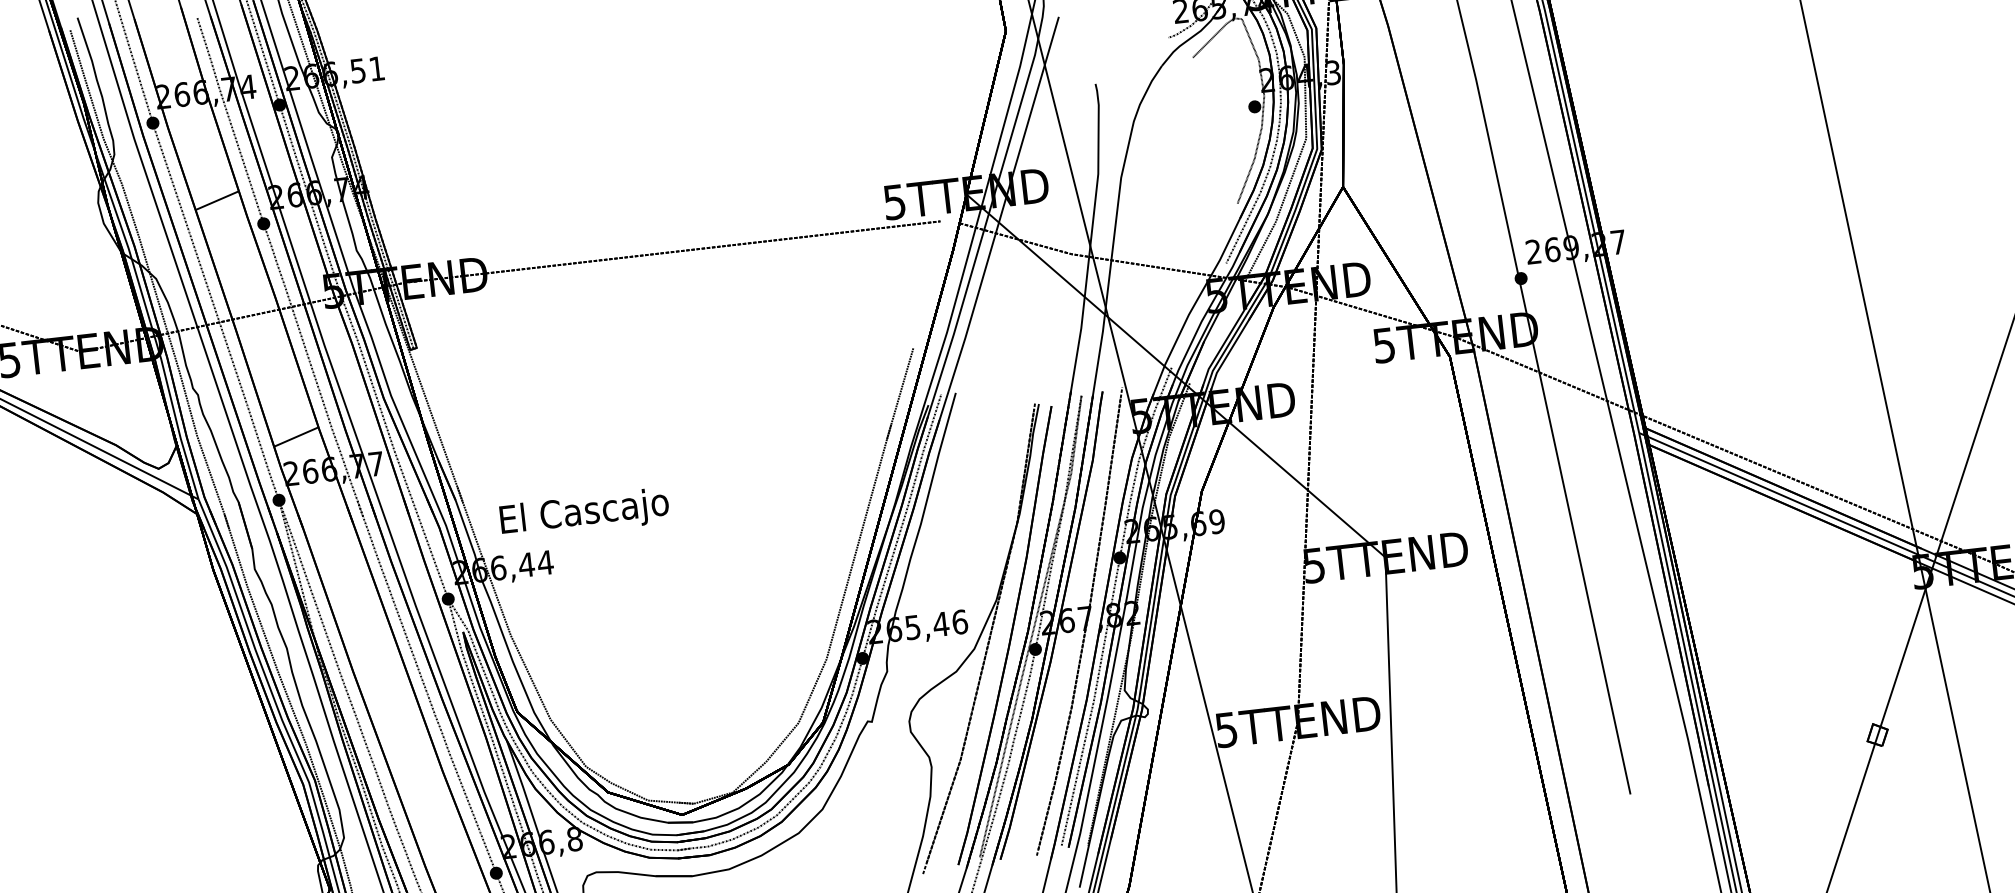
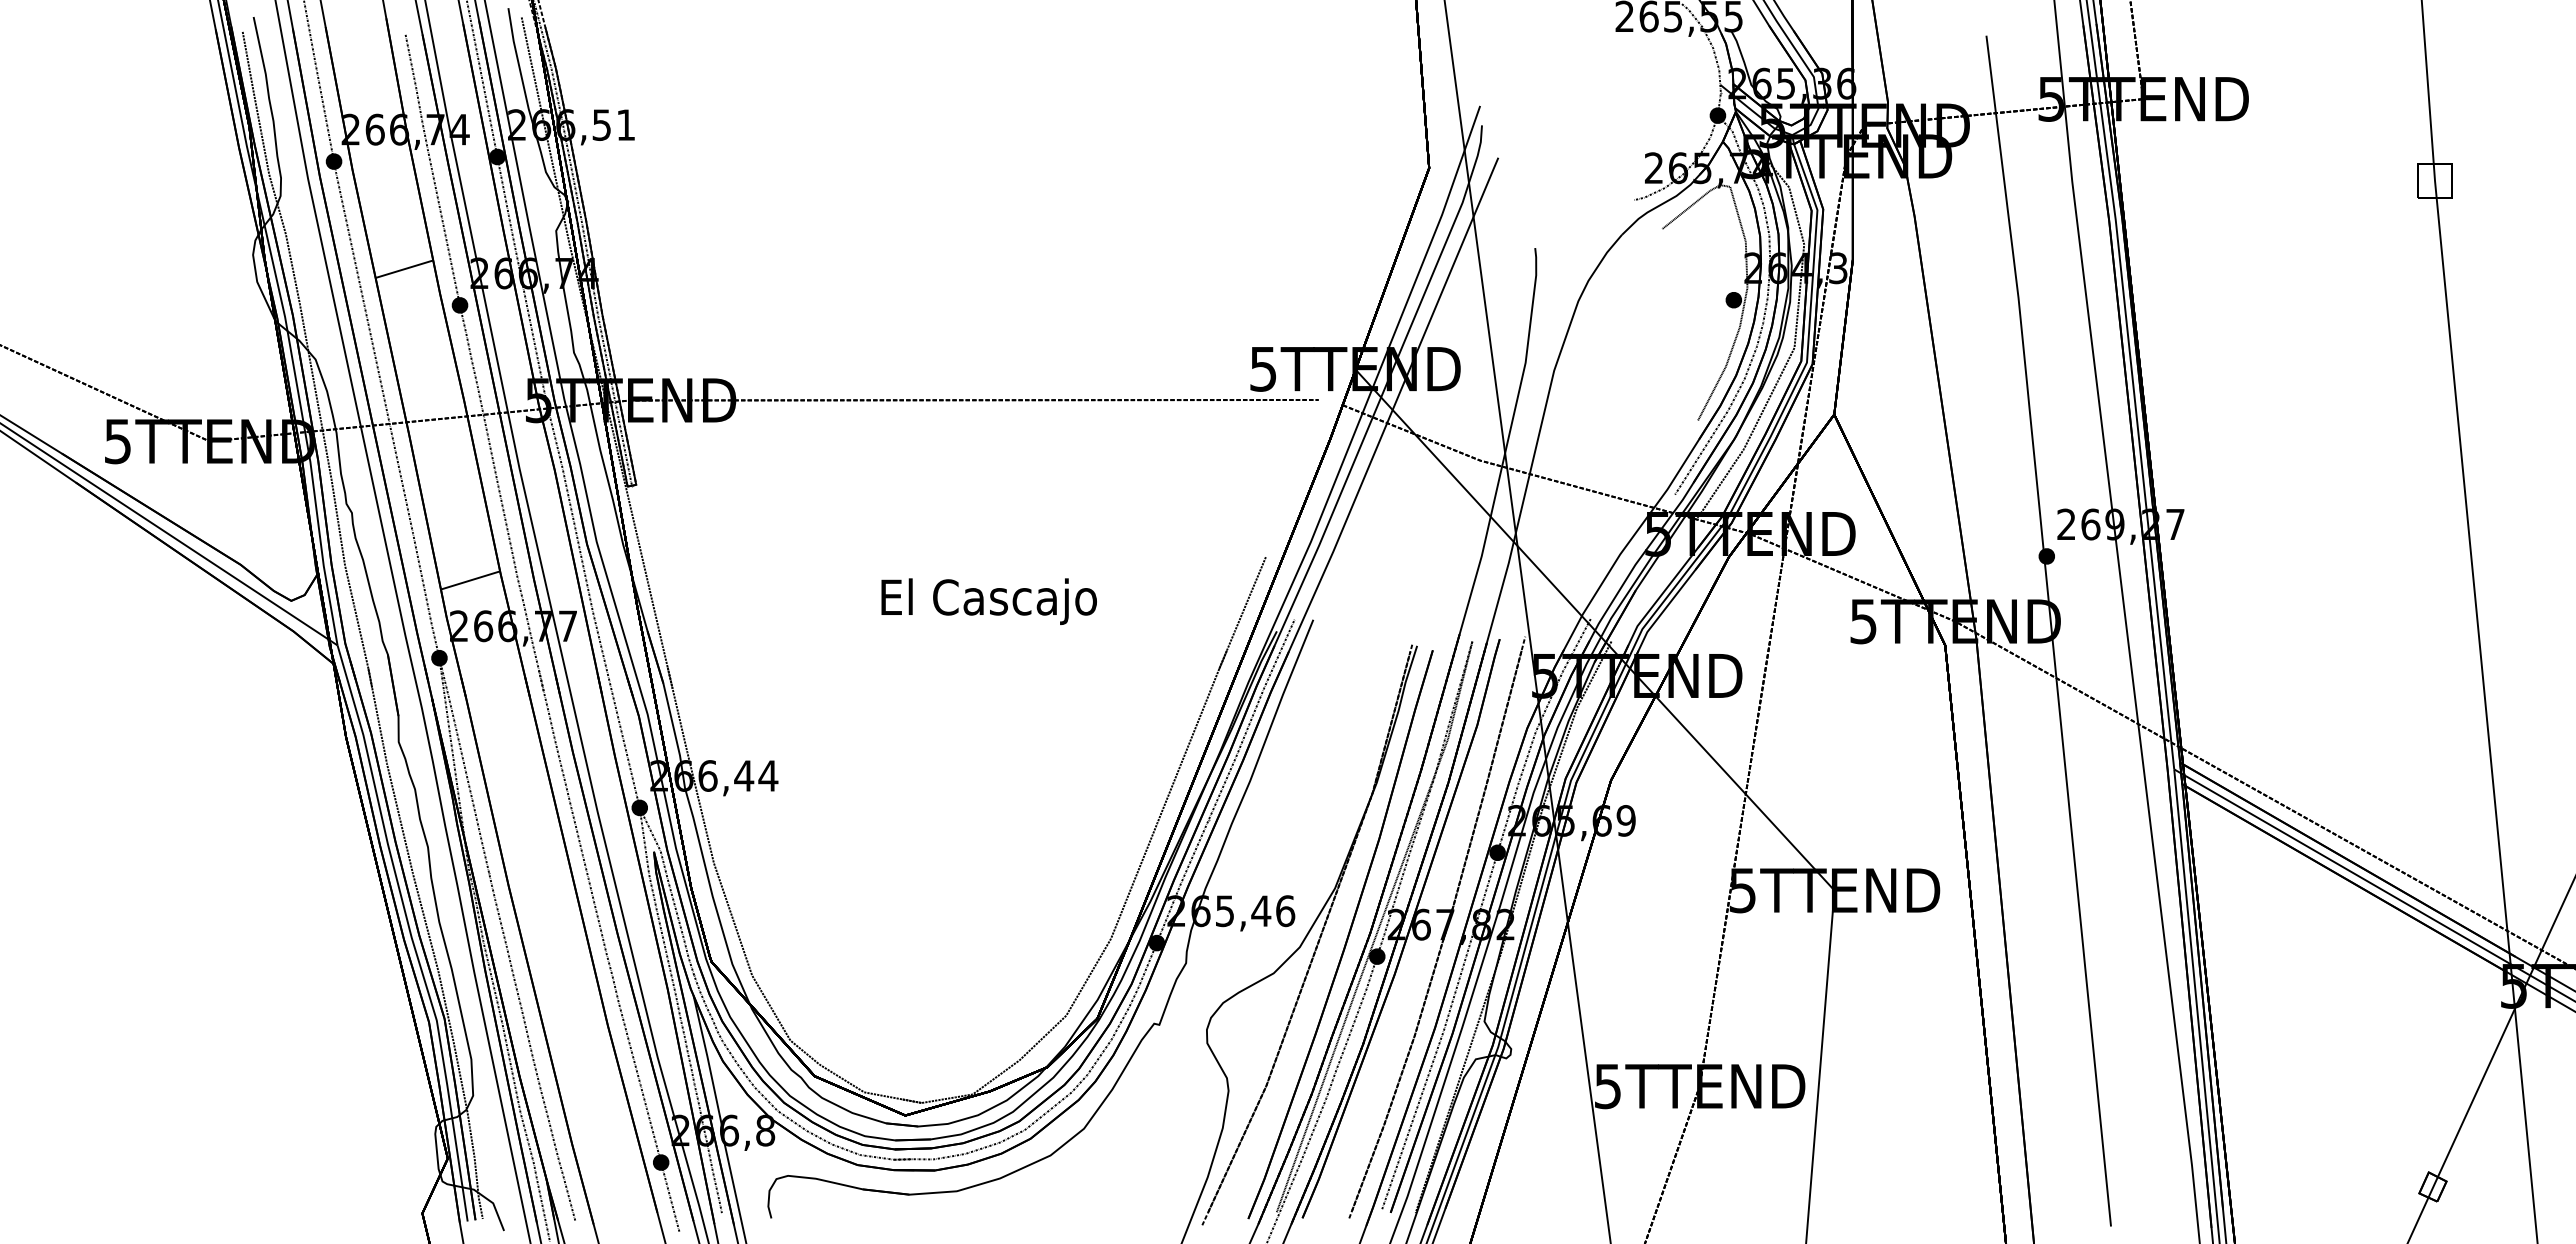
text: (584, 513) -> (988, 601), moved

